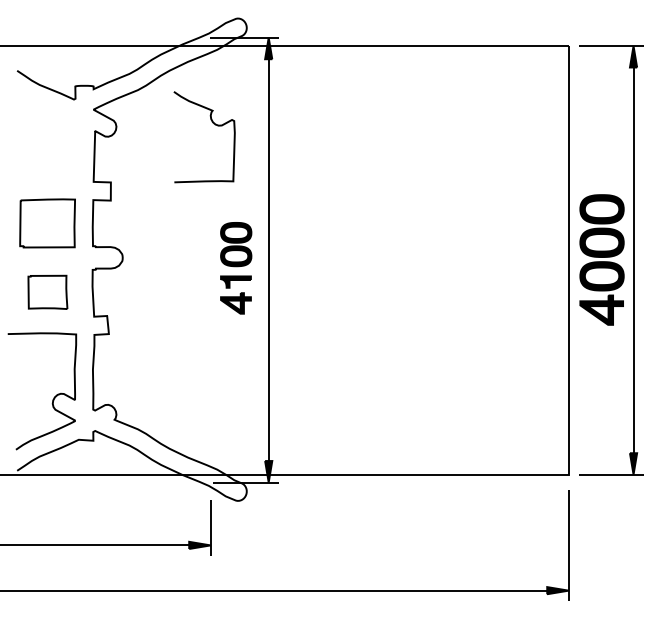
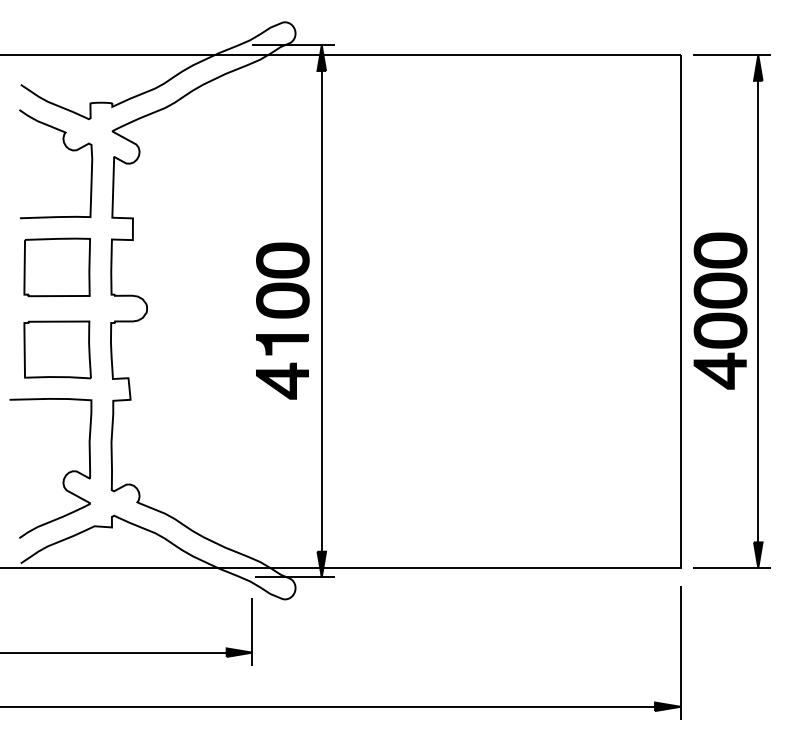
curve: (213, 124) -> (66, 148), moved
part: (235, 267) -> (282, 320), size x1.43
part: (47, 292) -> (57, 349), size x1.43

